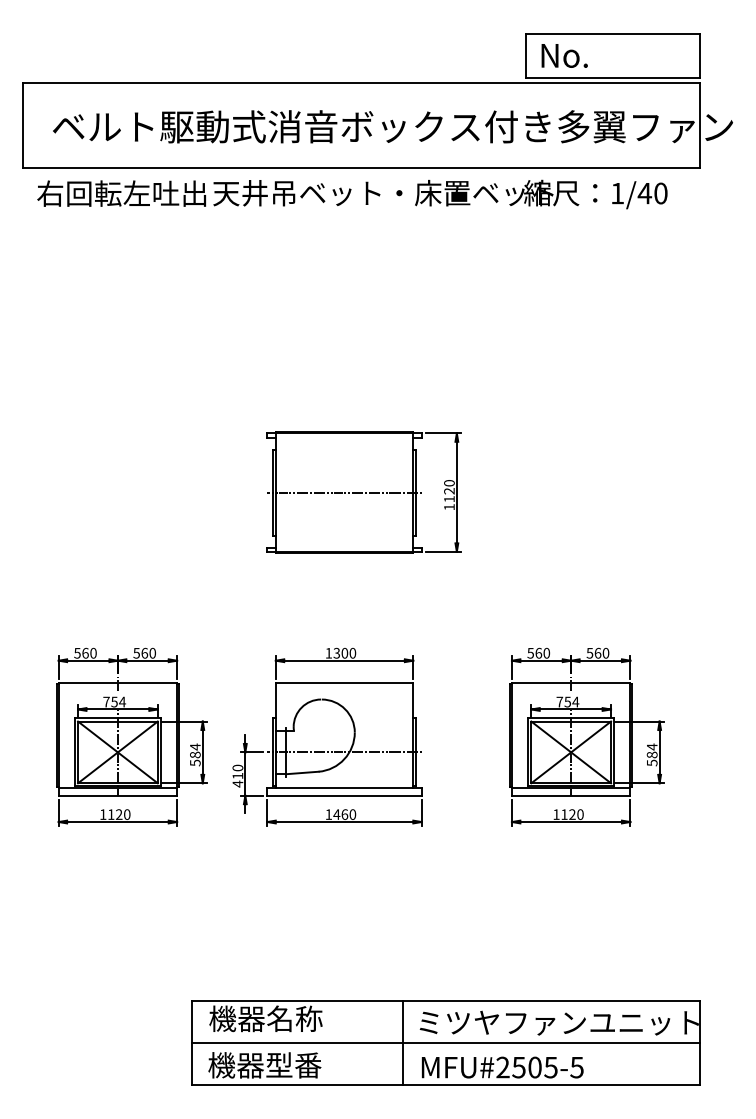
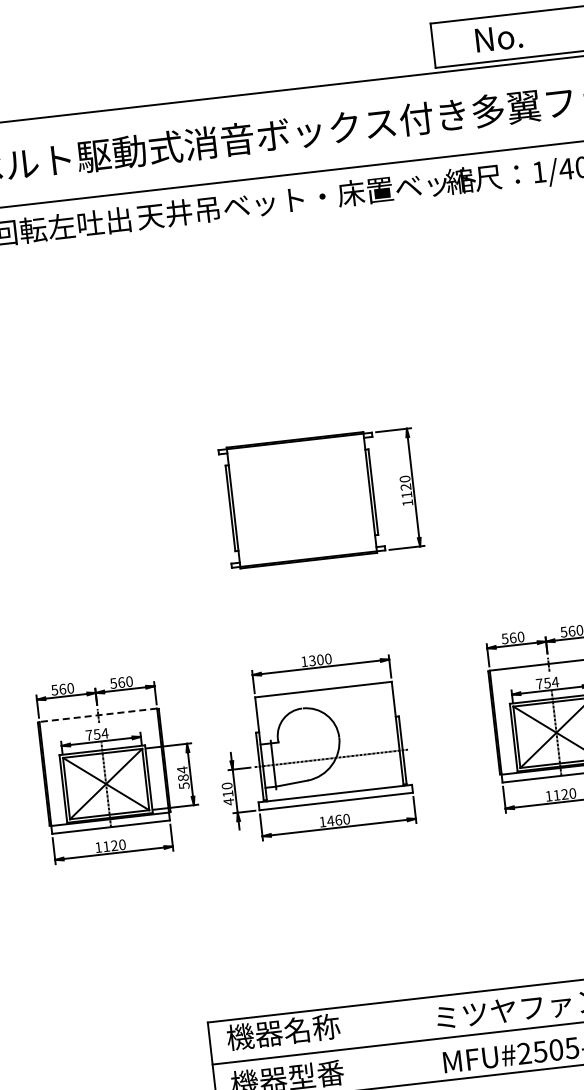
text: (564, 55) -> (498, 37), moved
line: (344, 492) -> (301, 500), removed
line: (117, 683) -> (97, 715), solid -> dashed
line: (403, 1042) -> (422, 1039), removed

